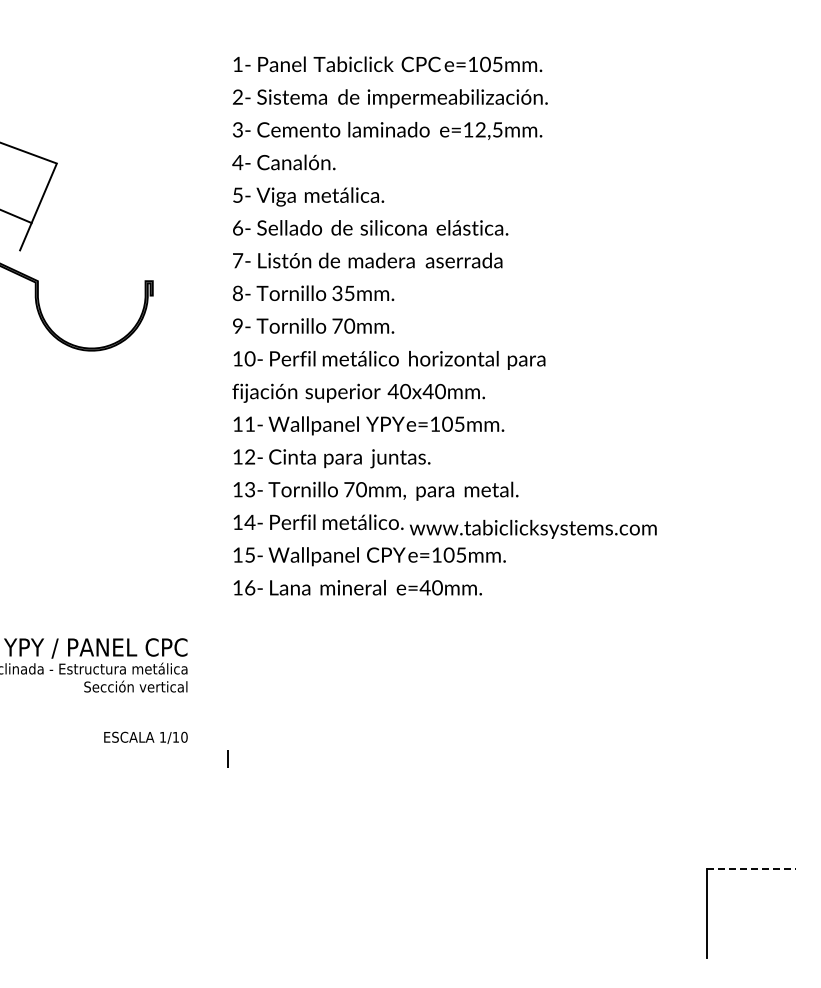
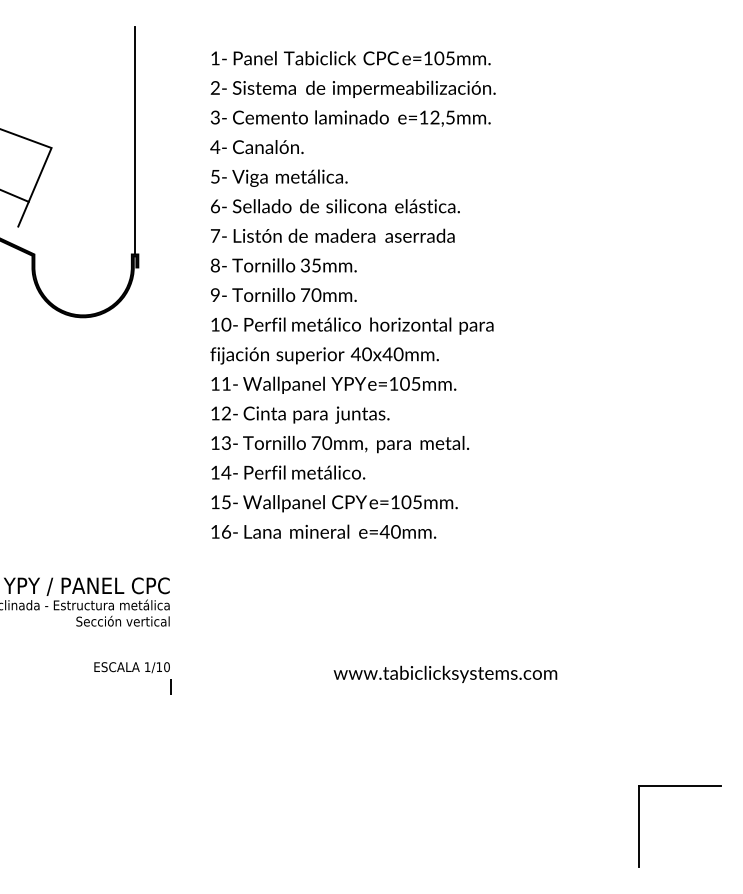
line: (149, 155) -> (135, 140), added
text: (532, 528) -> (444, 673), moved
line: (227, 758) -> (170, 686), moved
line: (751, 868) -> (680, 785), dashed -> solid

